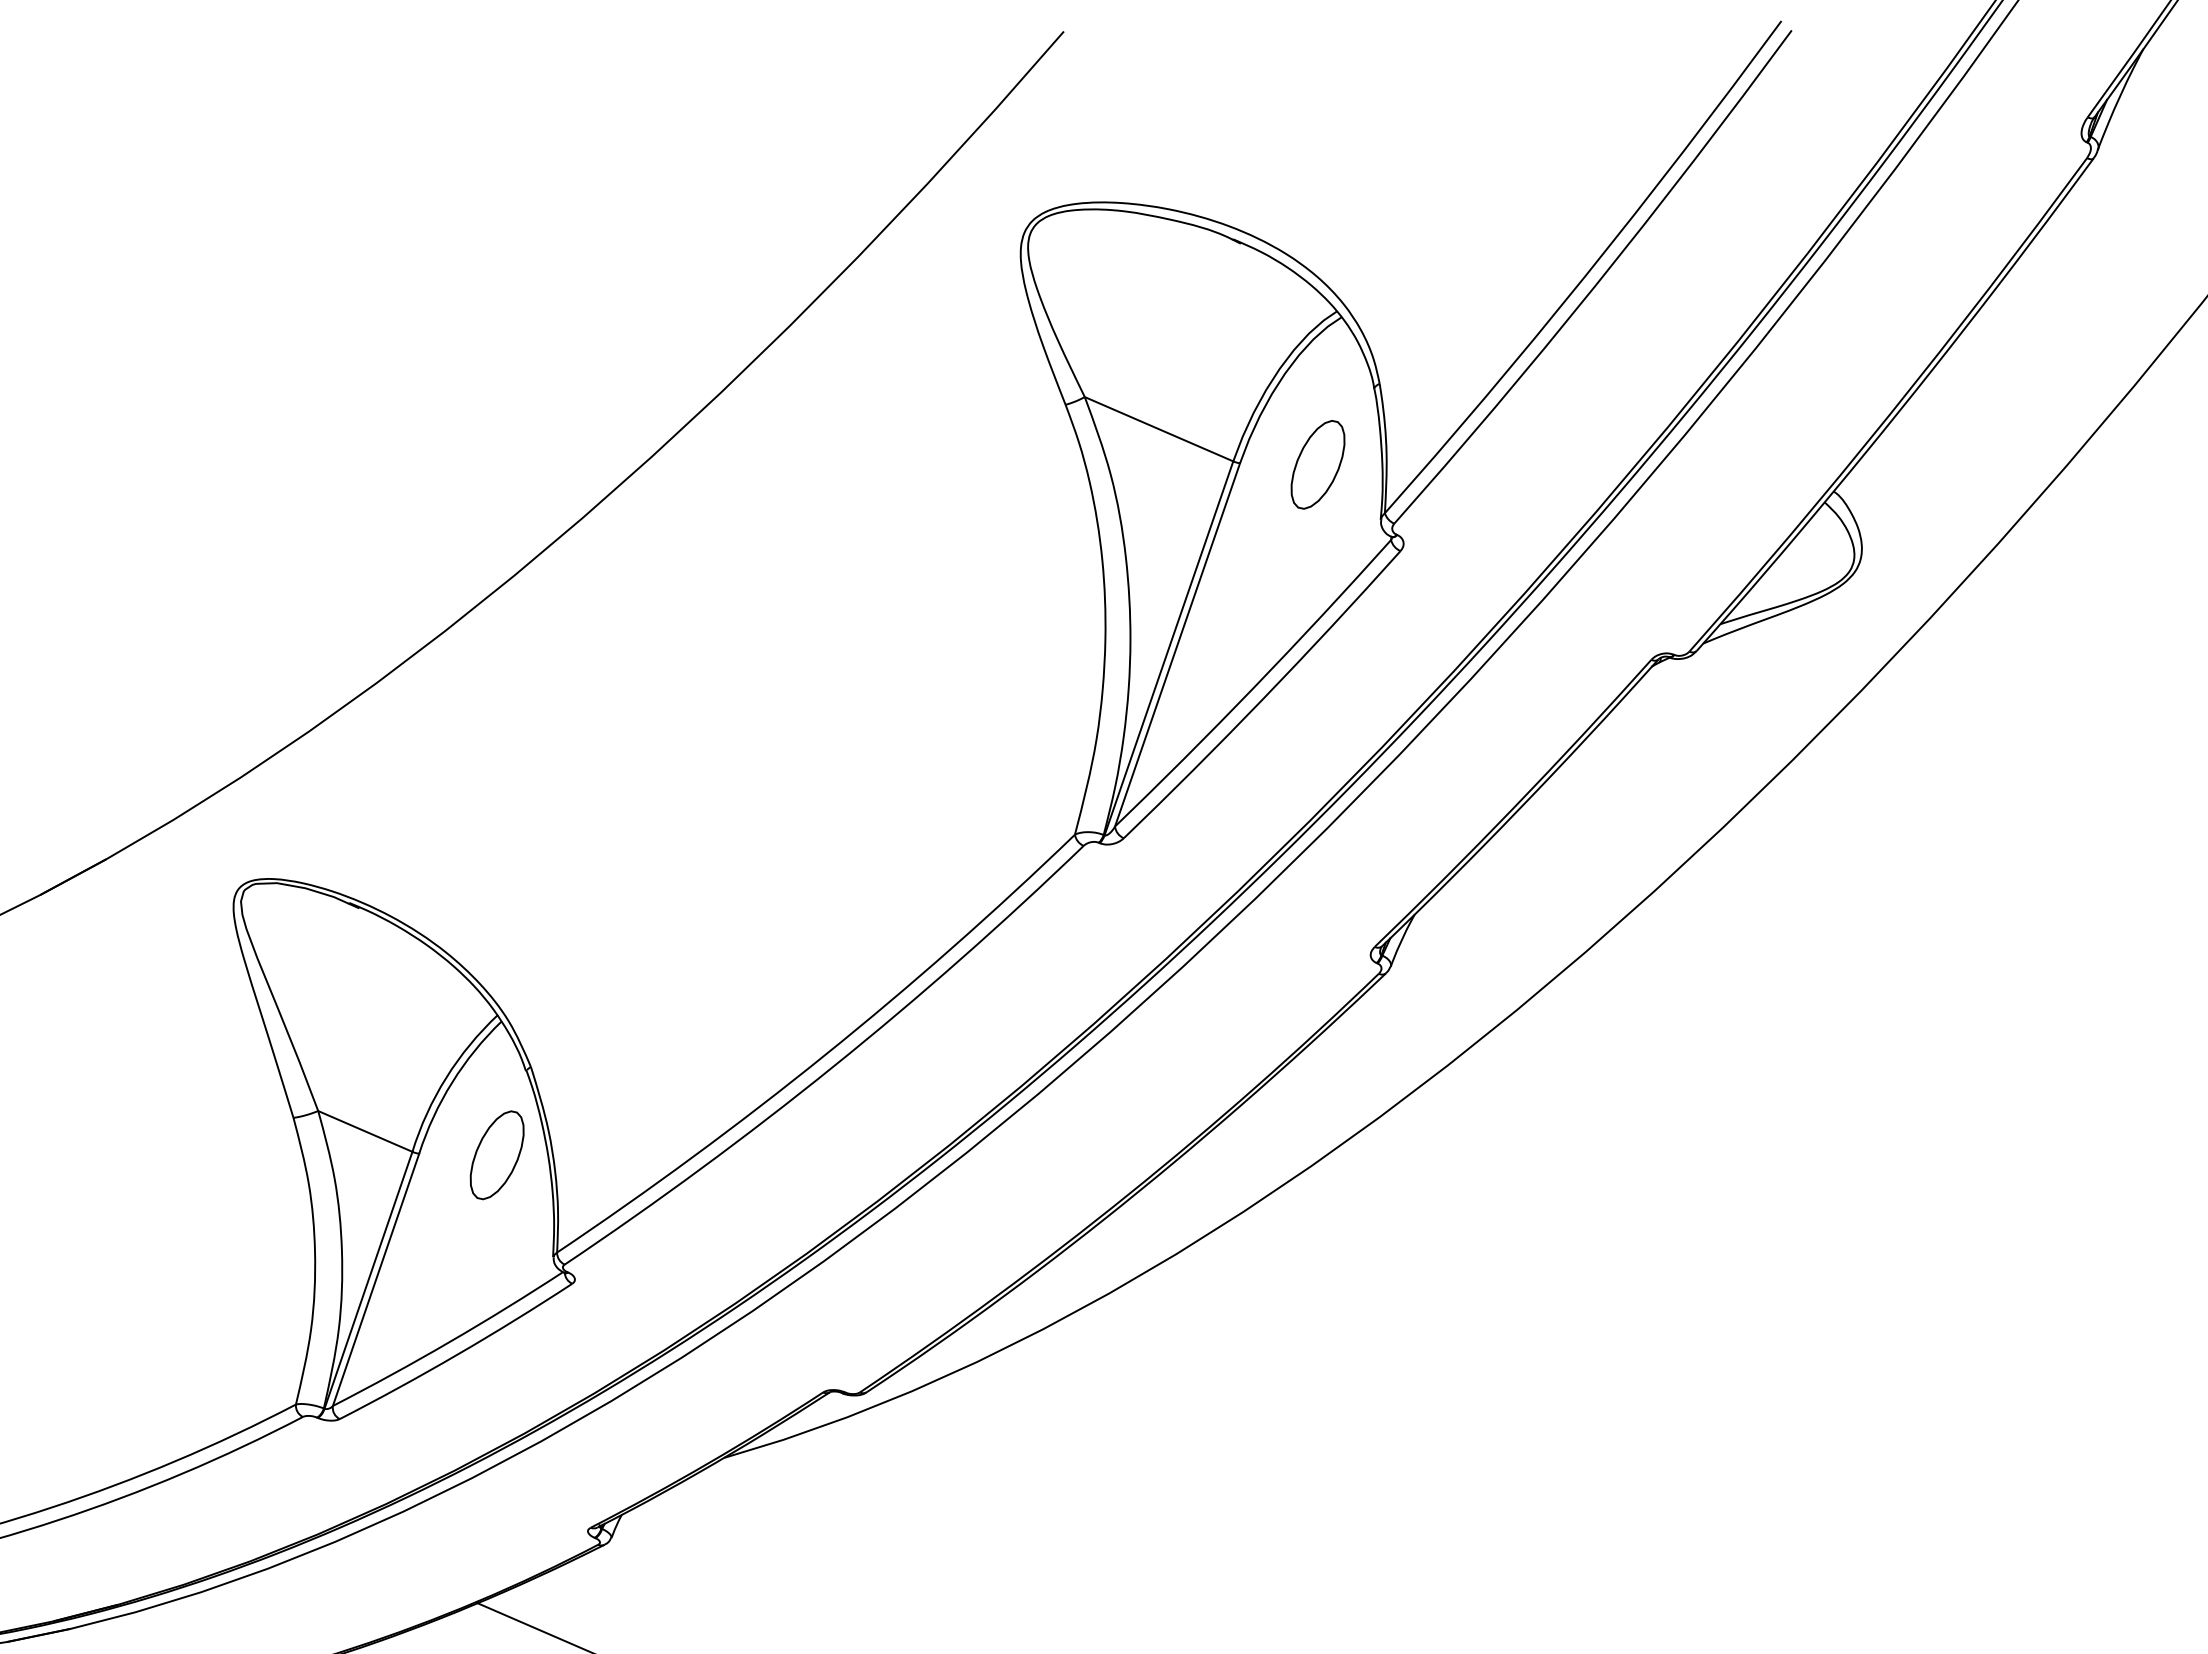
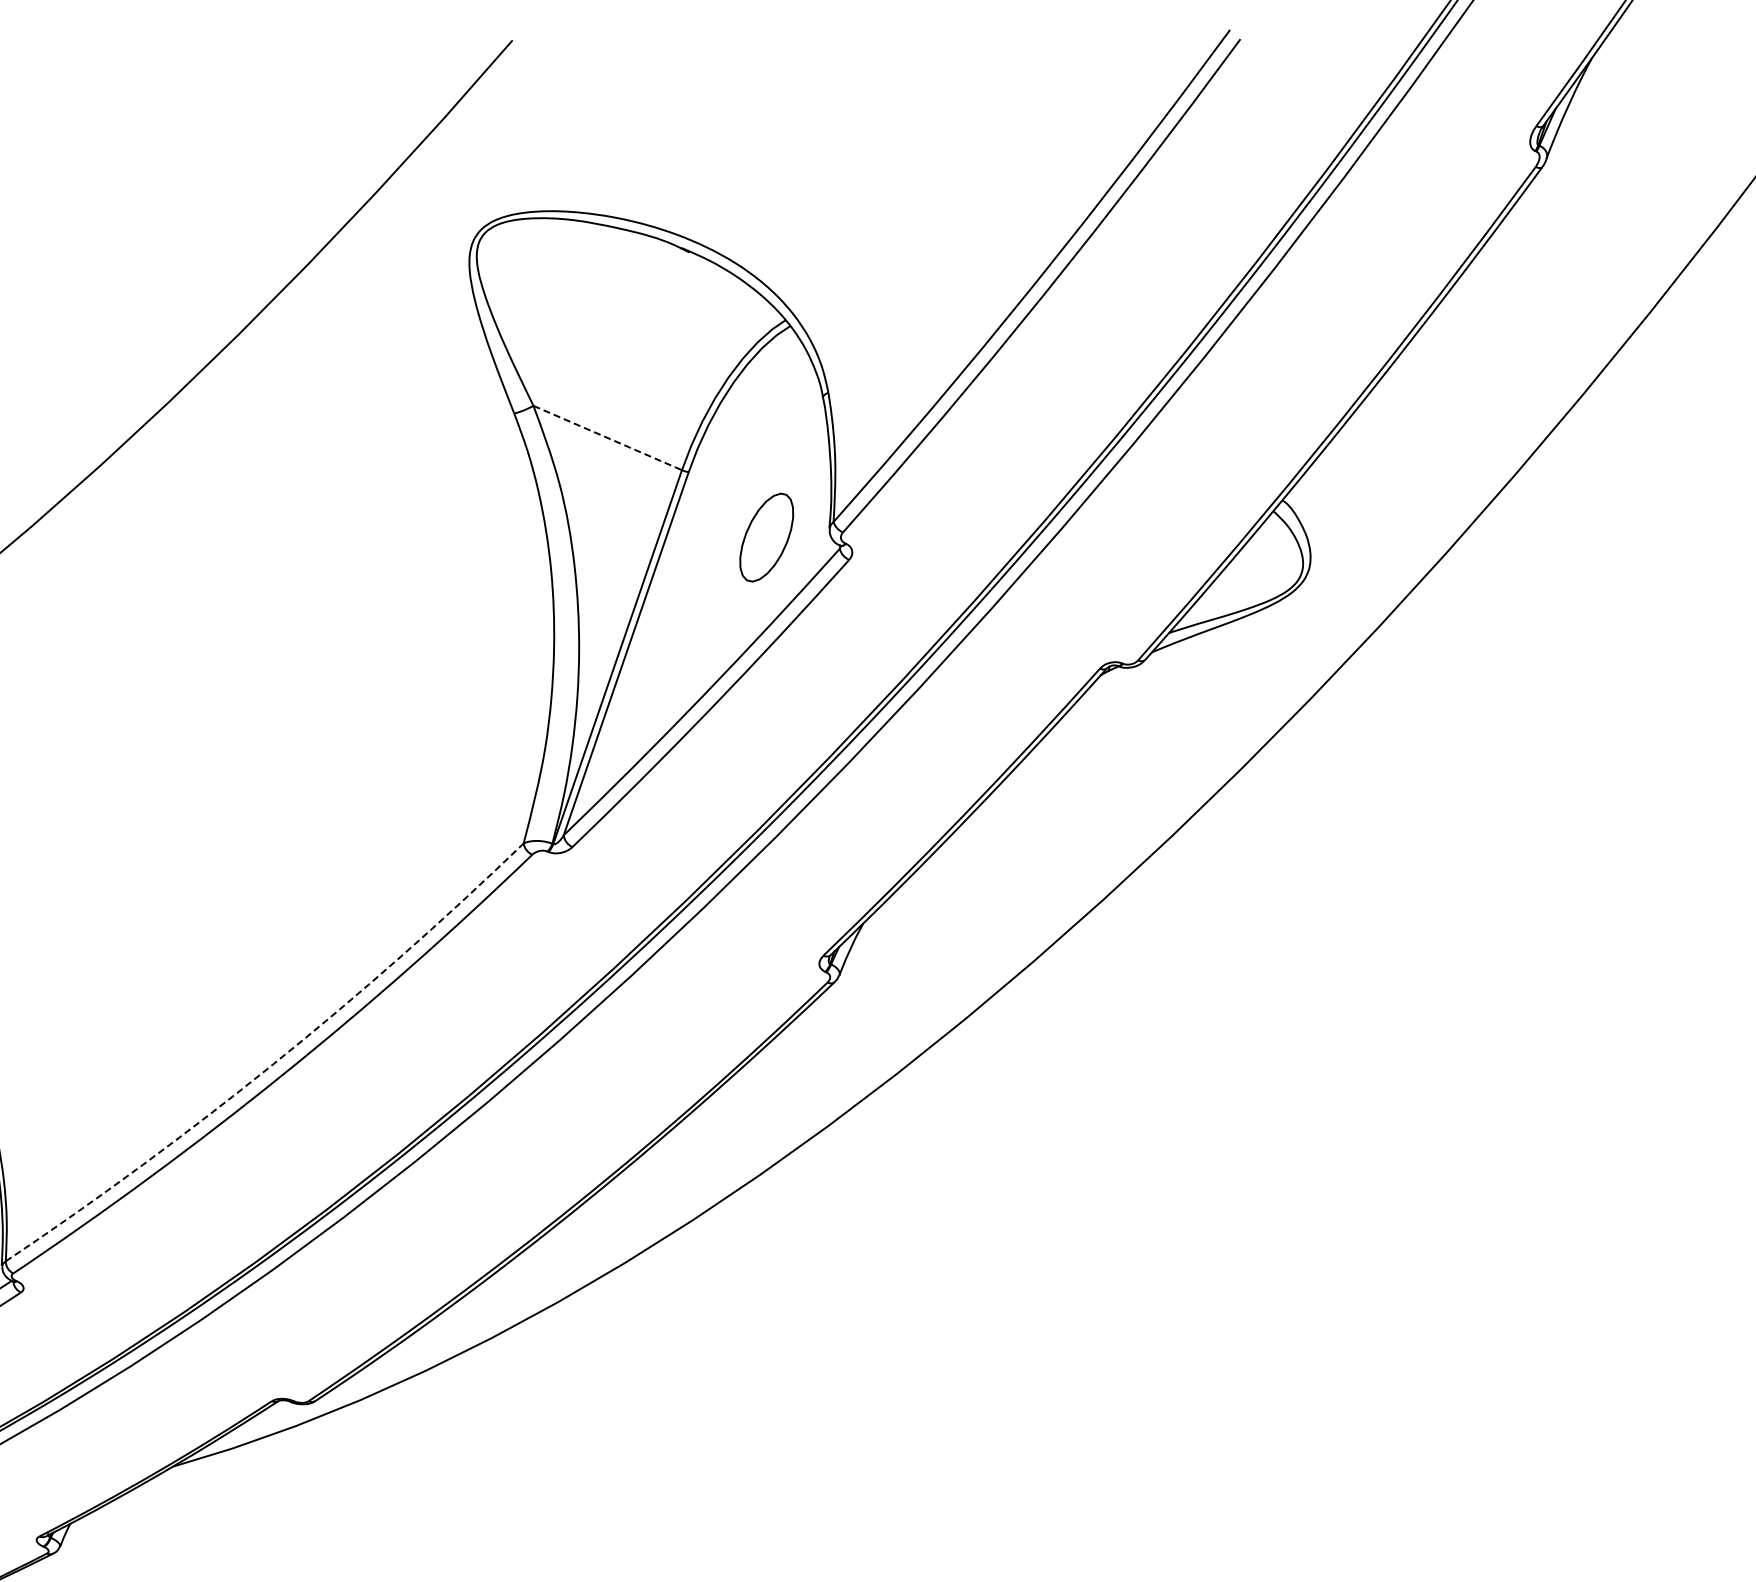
line: (1159, 429) -> (608, 438), solid -> dashed
part: (1317, 464) -> (766, 537), moved
arc: (825, 1055) -> (274, 1064), solid -> dashed

